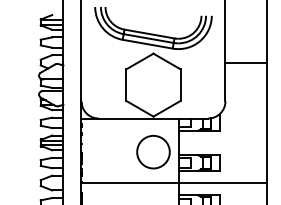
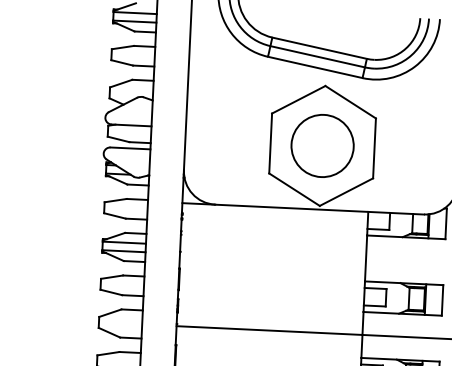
circle: (153, 152) -> (322, 146), moved

